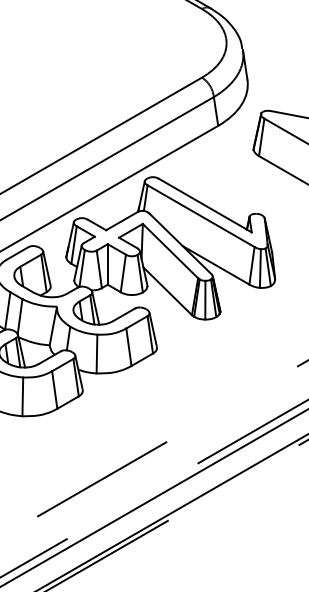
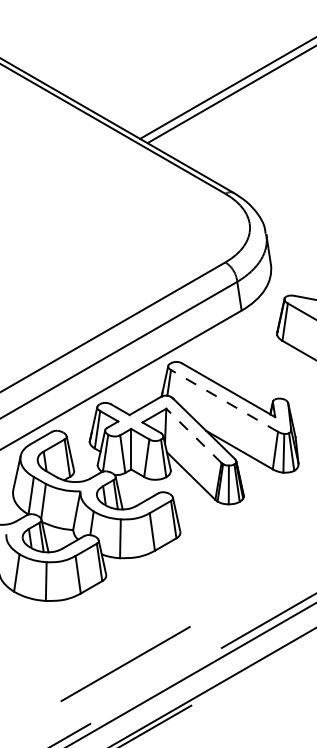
line: (201, 215) -> (224, 400), solid -> dashed
line: (170, 250) -> (193, 435), solid -> dashed

